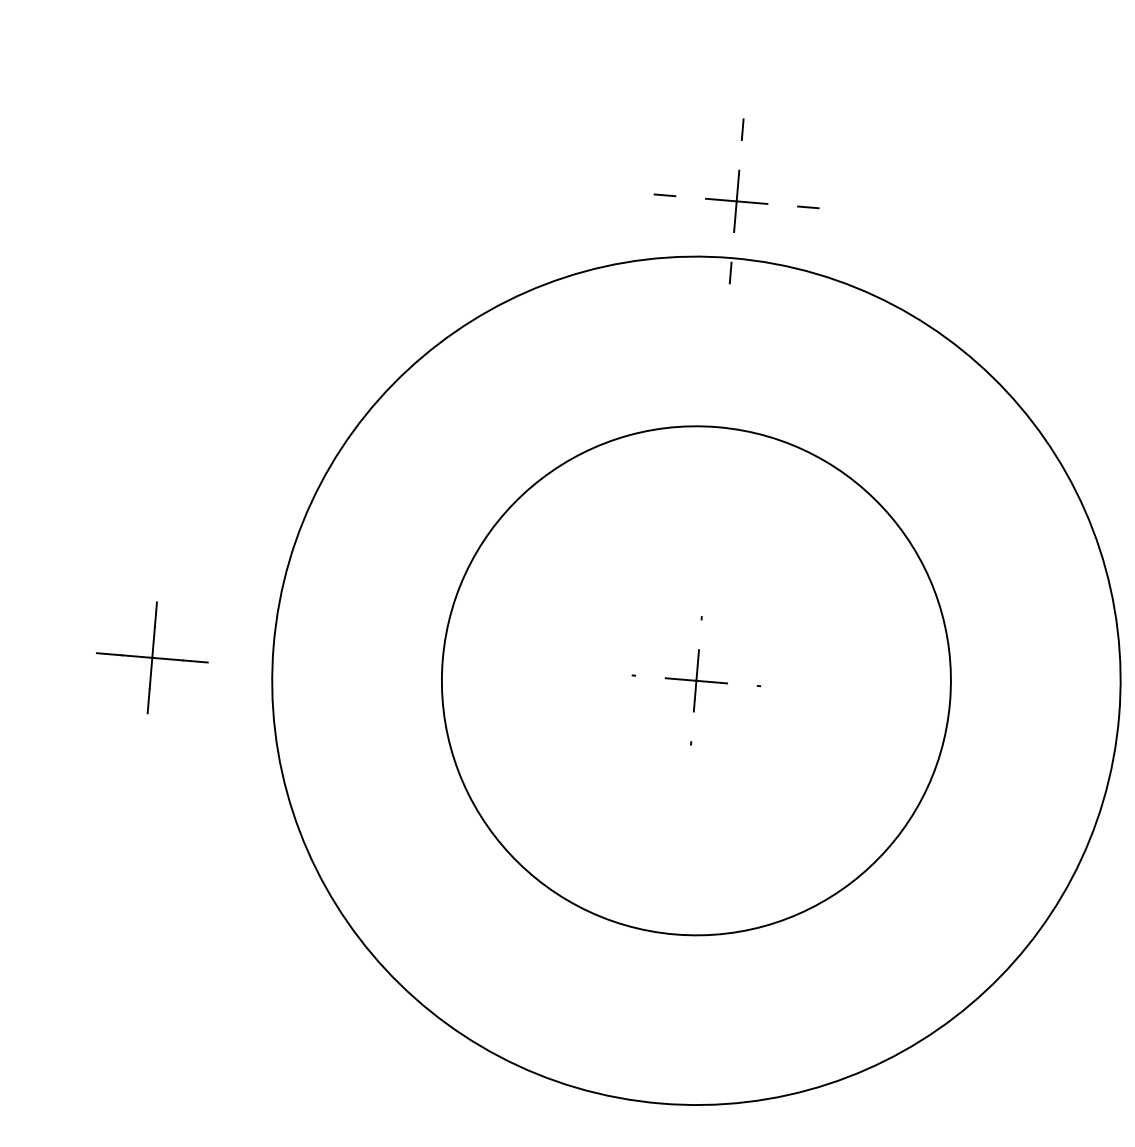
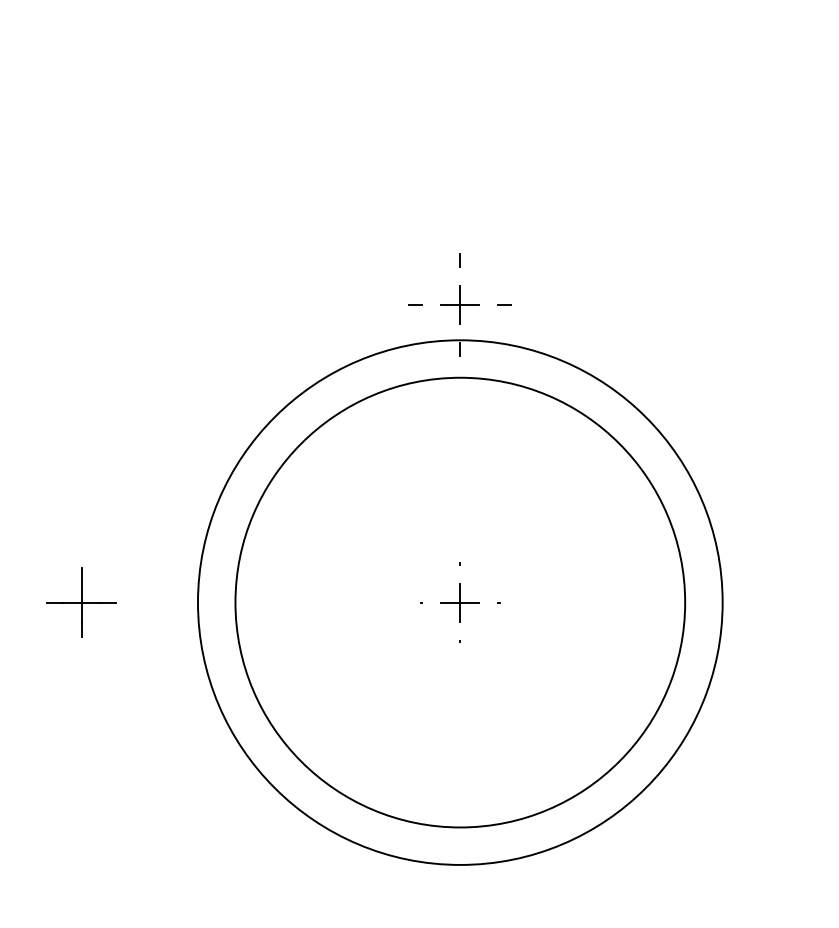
part: (151, 657) -> (81, 602), moved
circle: (696, 680) -> (460, 602), size x1.43

